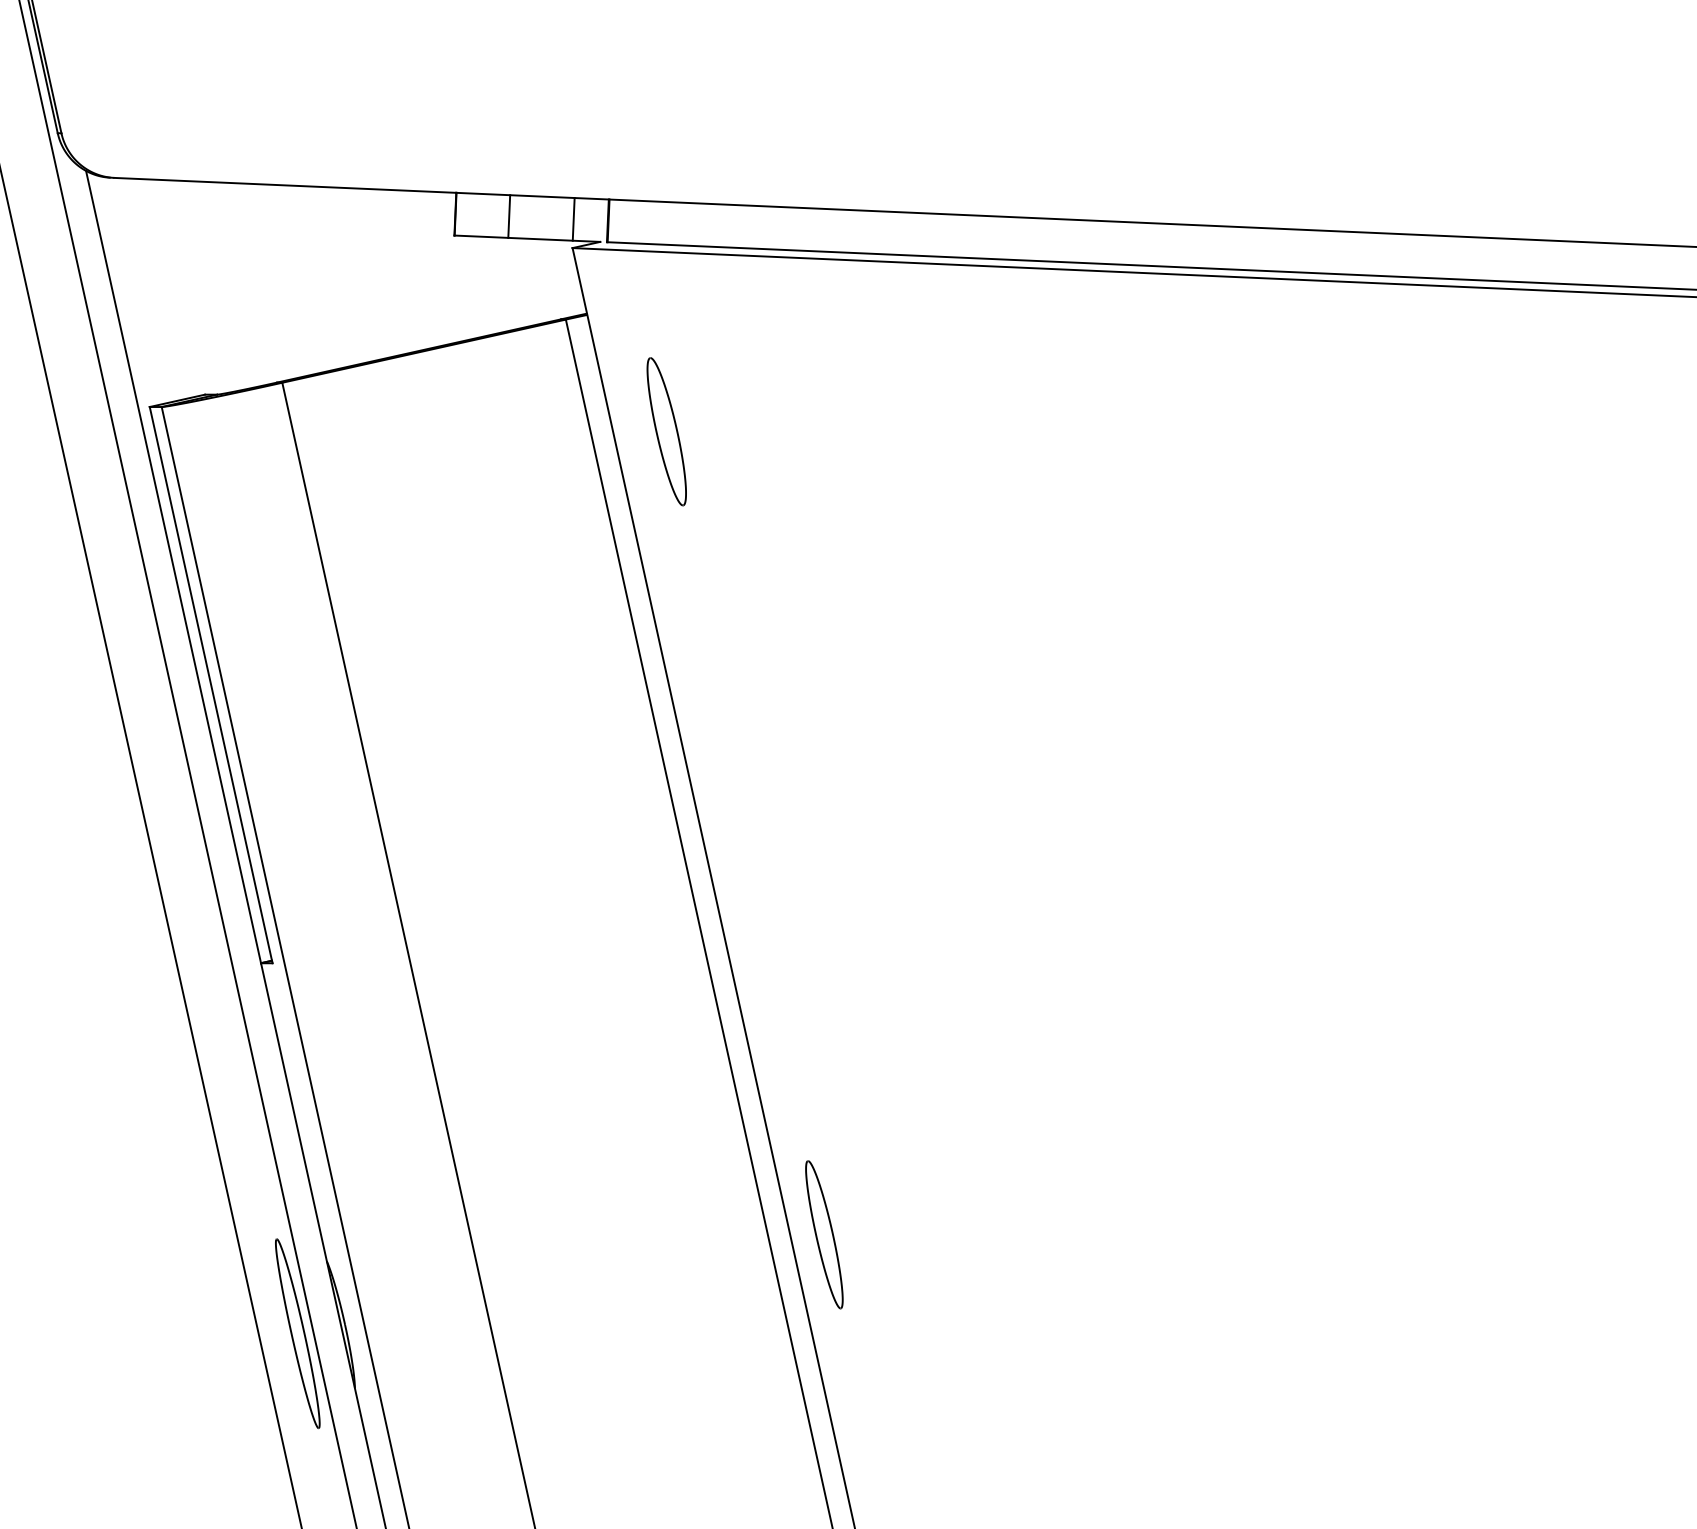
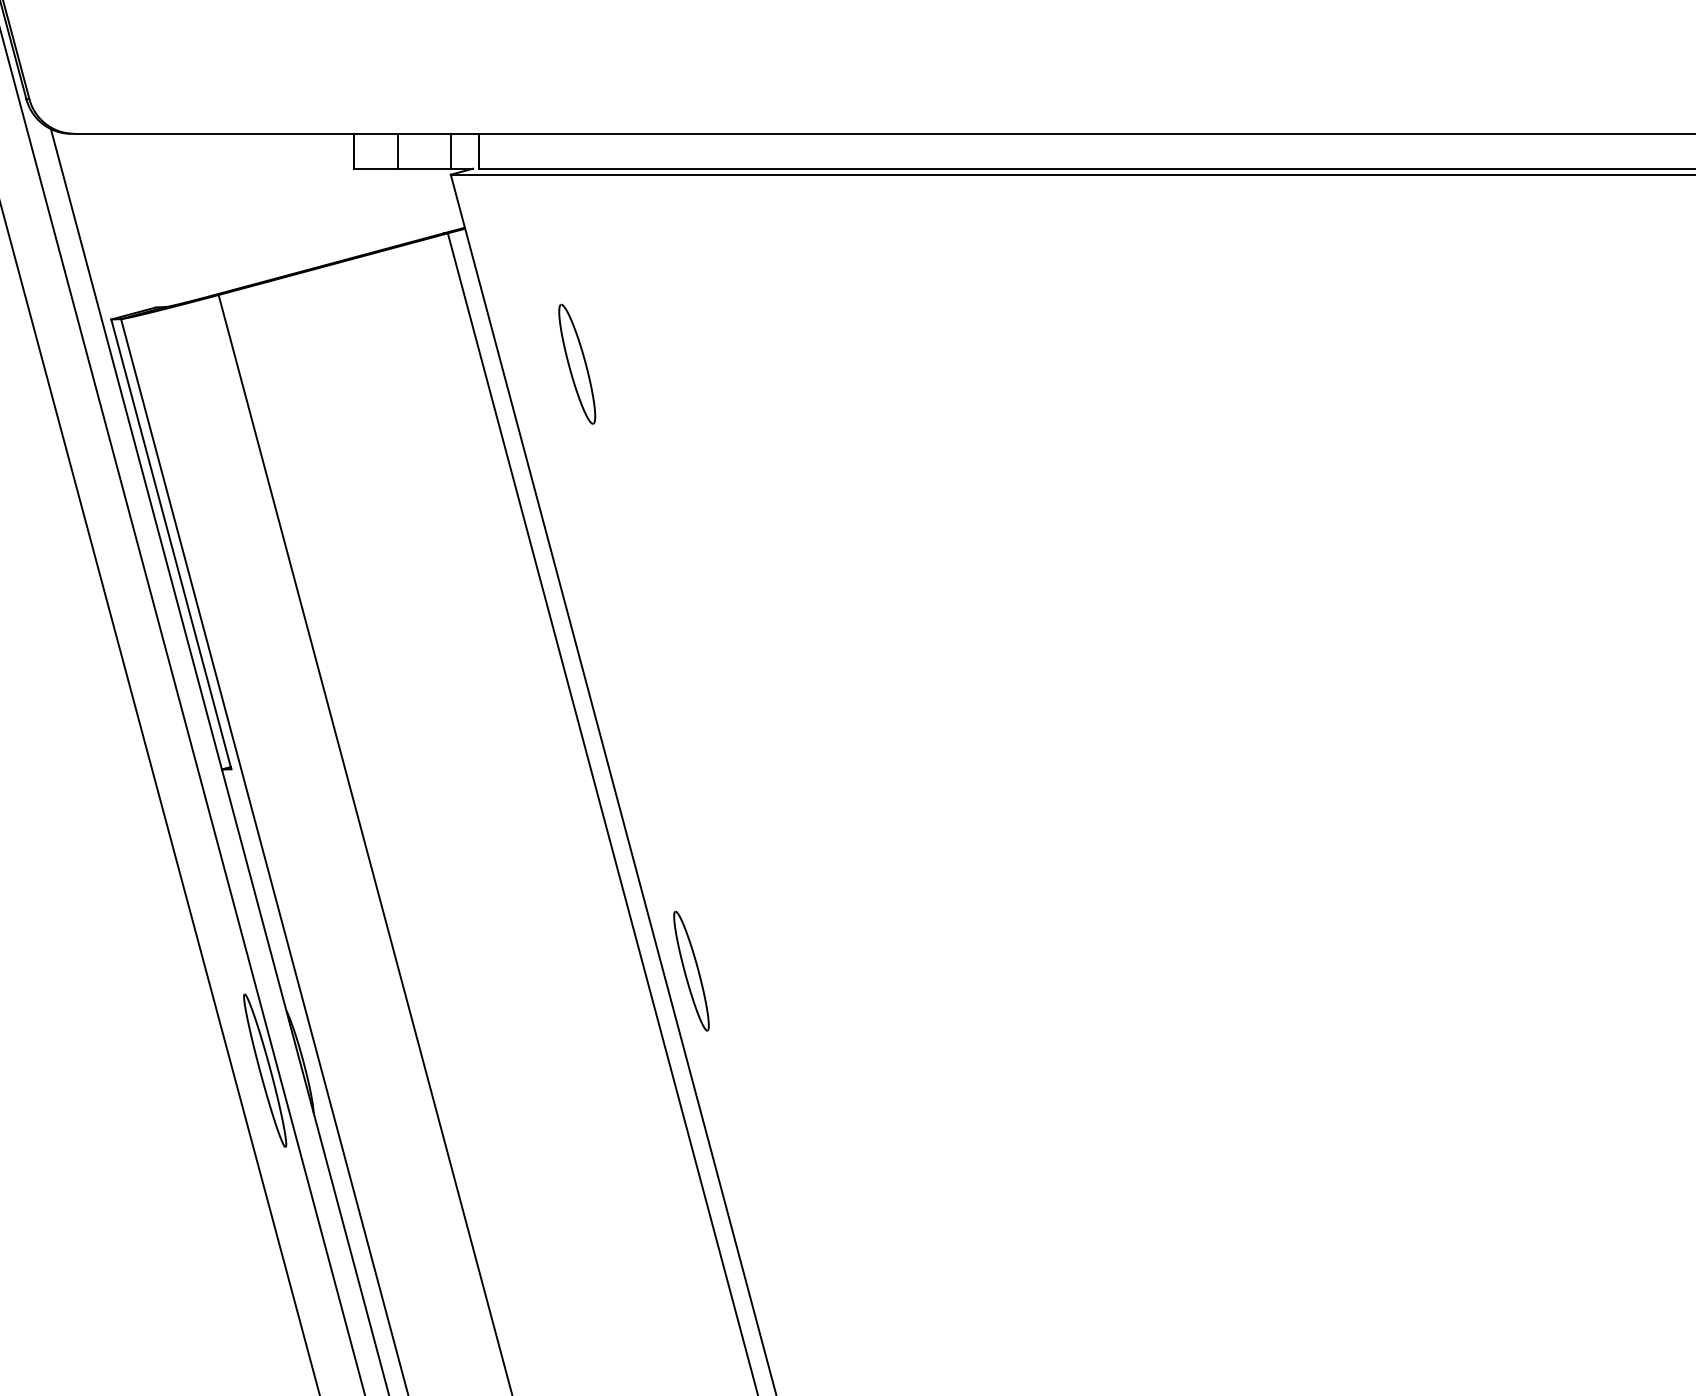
part: (667, 430) -> (577, 363), moved

